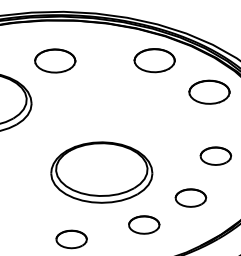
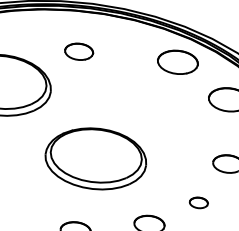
part: (55, 60) -> (79, 51), size x0.7
part: (101, 172) -> (95, 158), moved
part: (190, 197) -> (198, 202), size x0.6

